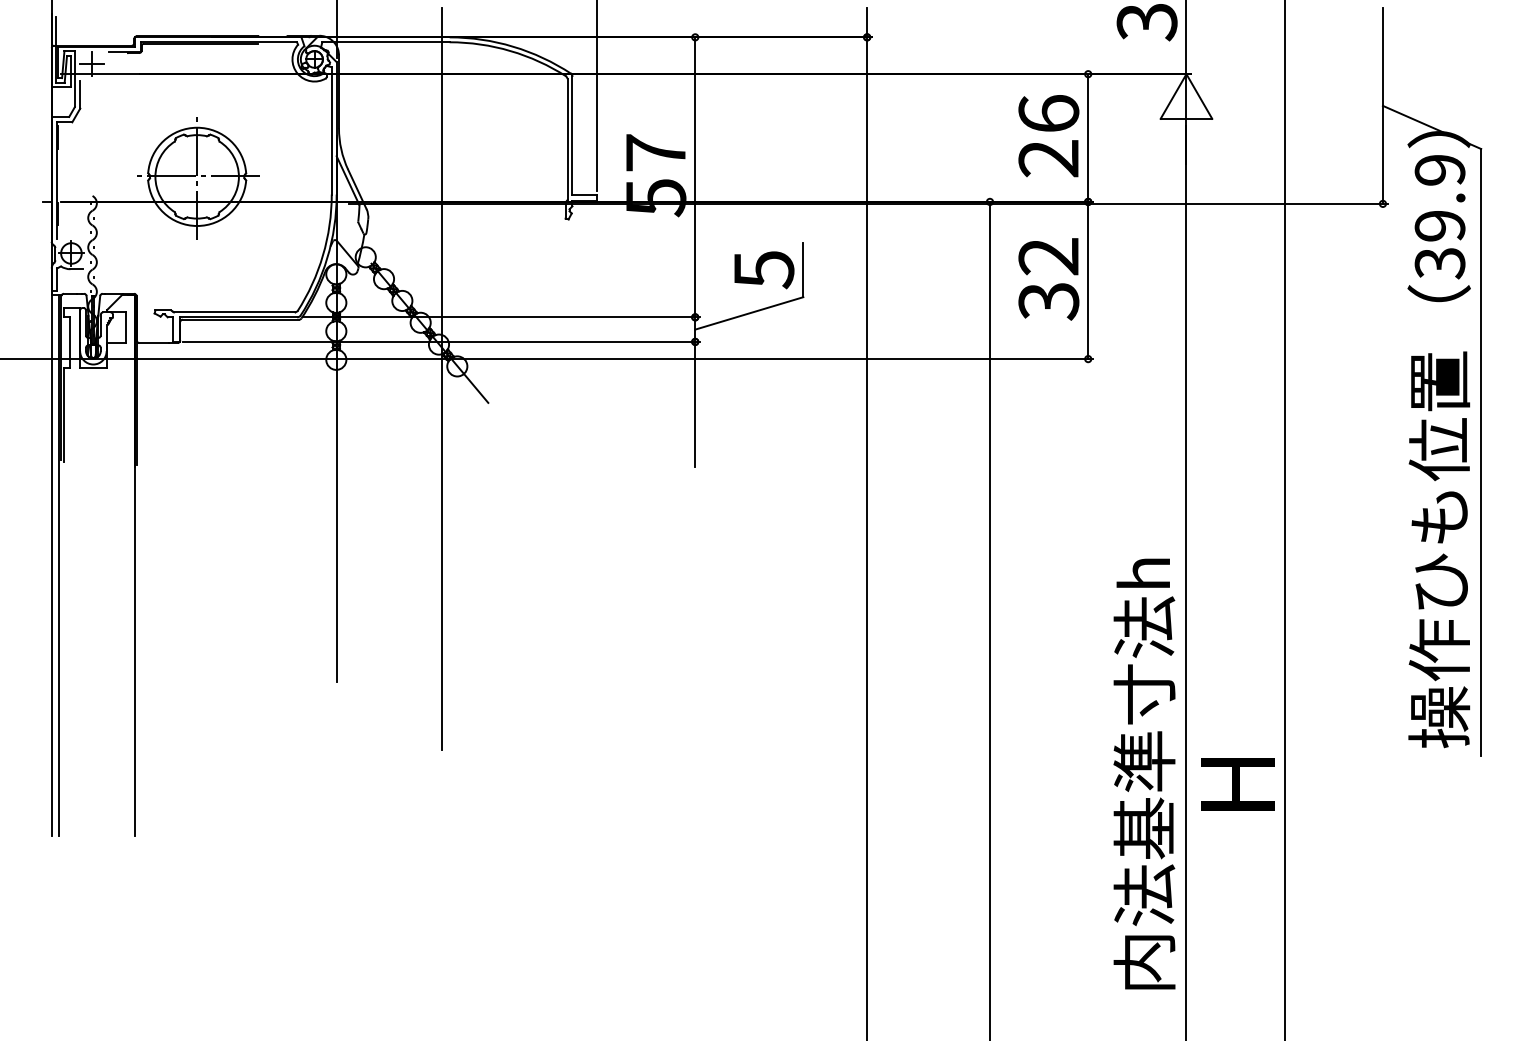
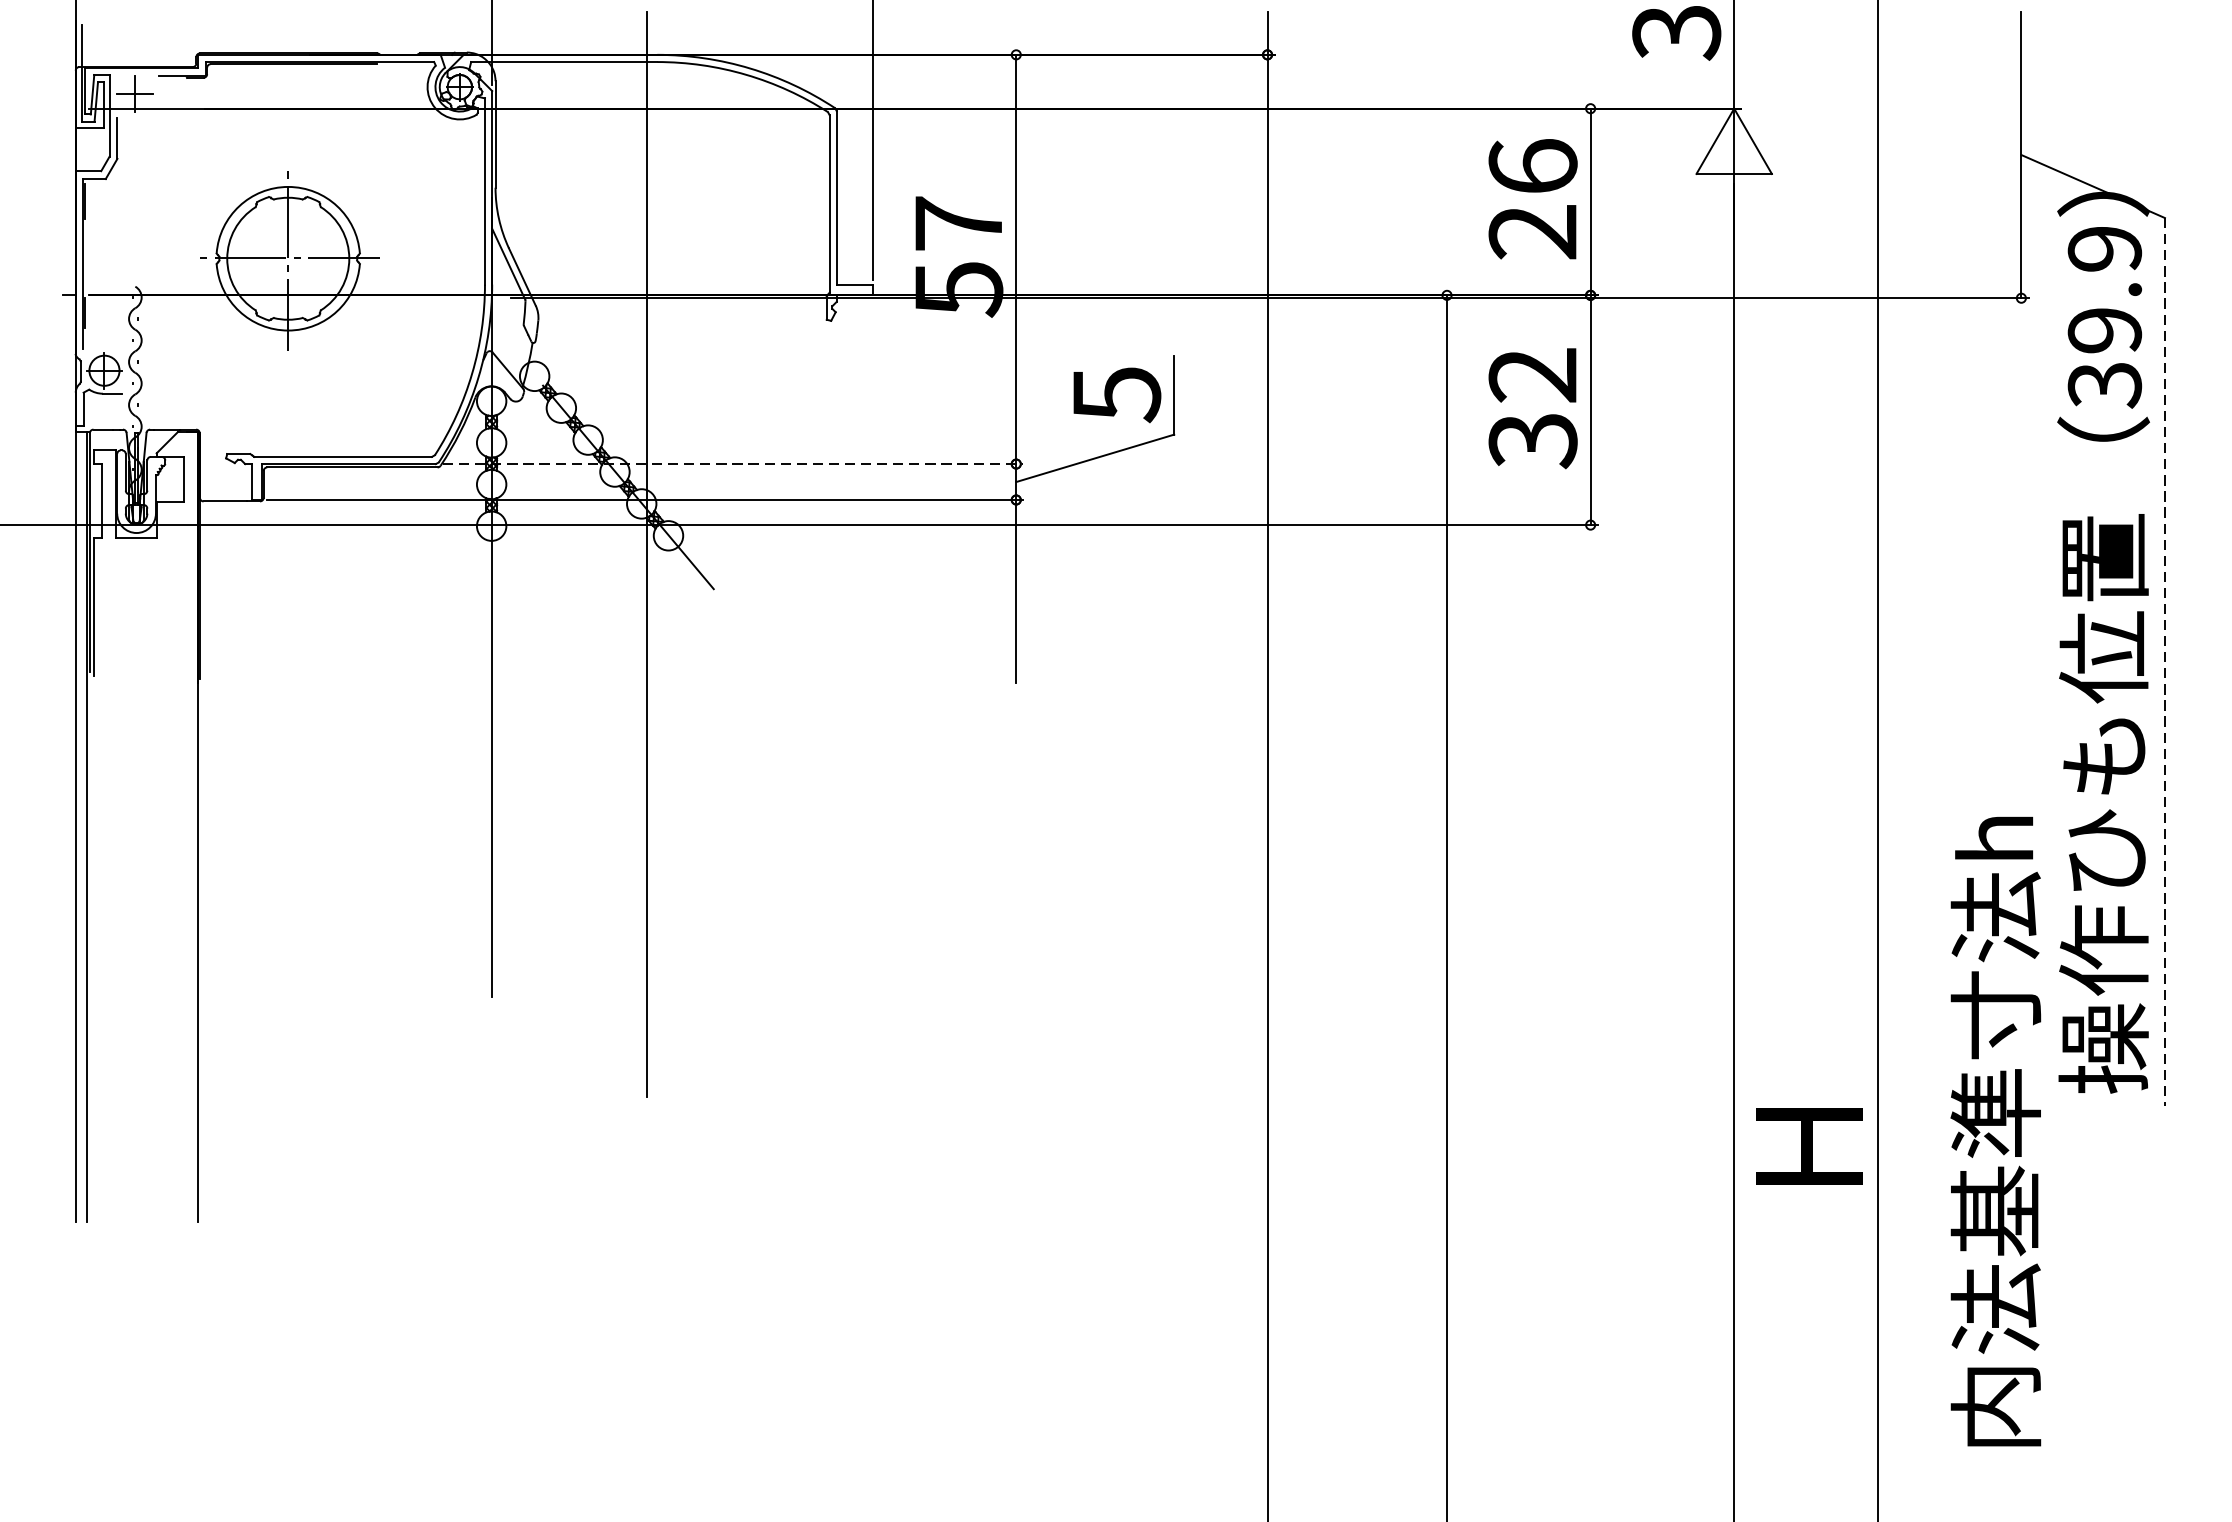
line: (501, 317) -> (733, 464), solid -> dashed
line: (1481, 452) -> (2165, 661), solid -> dashed
text: (1144, 773) -> (1995, 1130), moved

